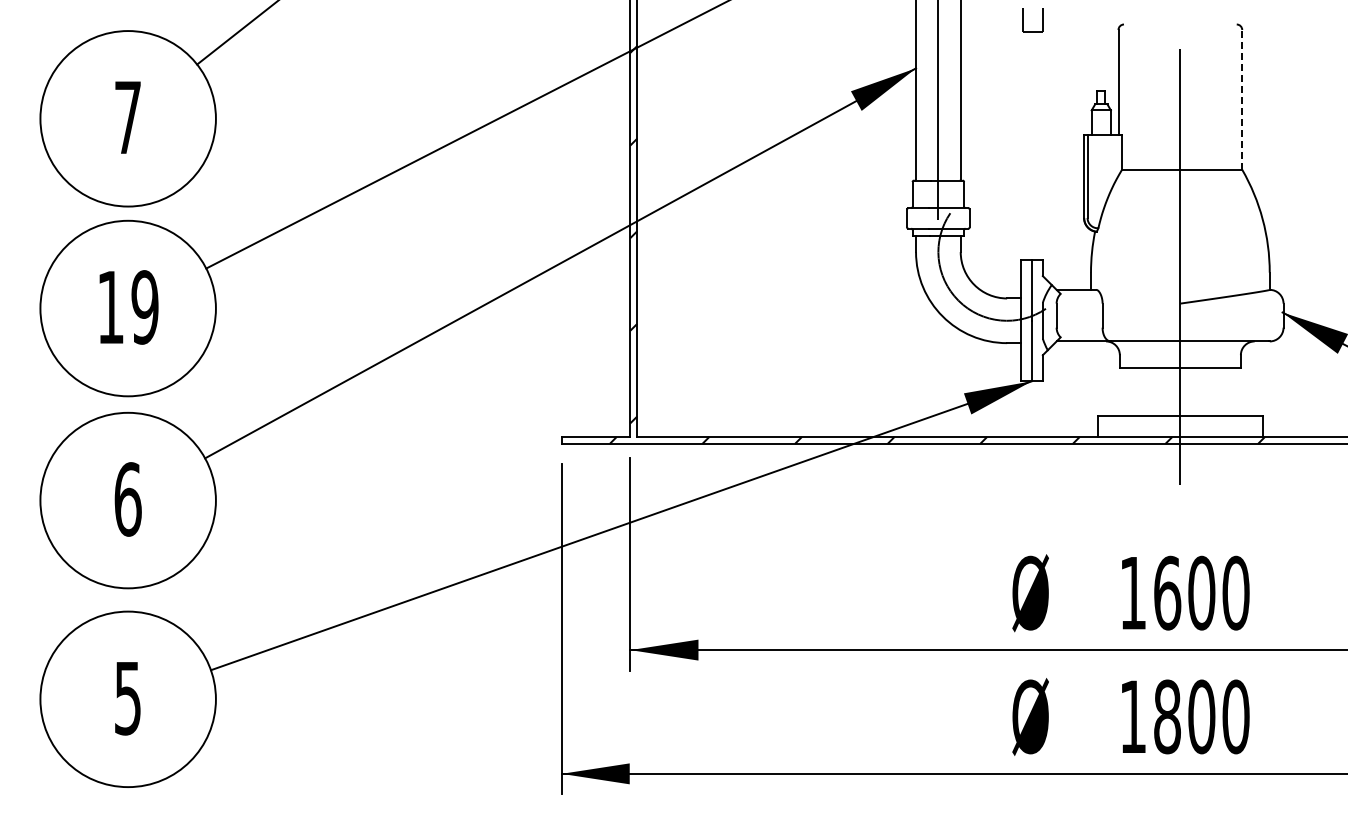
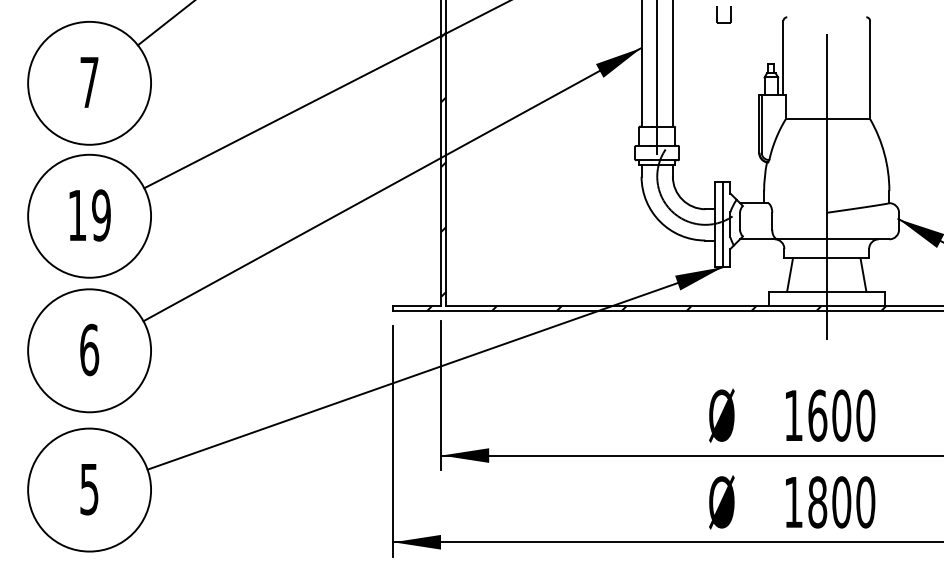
line: (1242, 99) -> (870, 69), dashed -> solid
line: (1127, 392) -> (789, 275), added
line: (1232, 392) -> (863, 275), added

